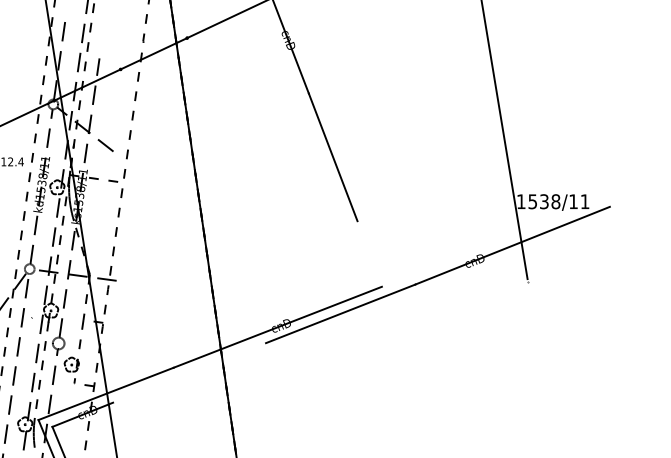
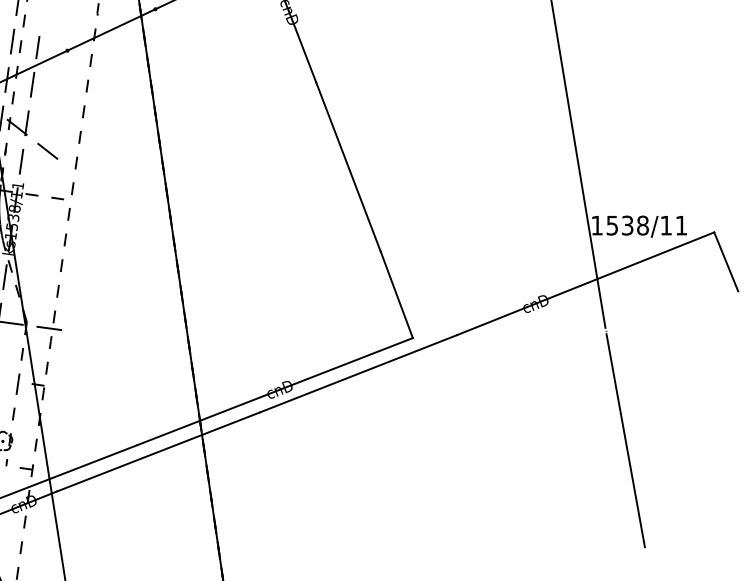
line: (618, 228) -> (725, 260), added
line: (369, 253) -> (396, 294), added
line: (542, 363) -> (625, 439), added
line: (189, 372) -> (158, 451), added

